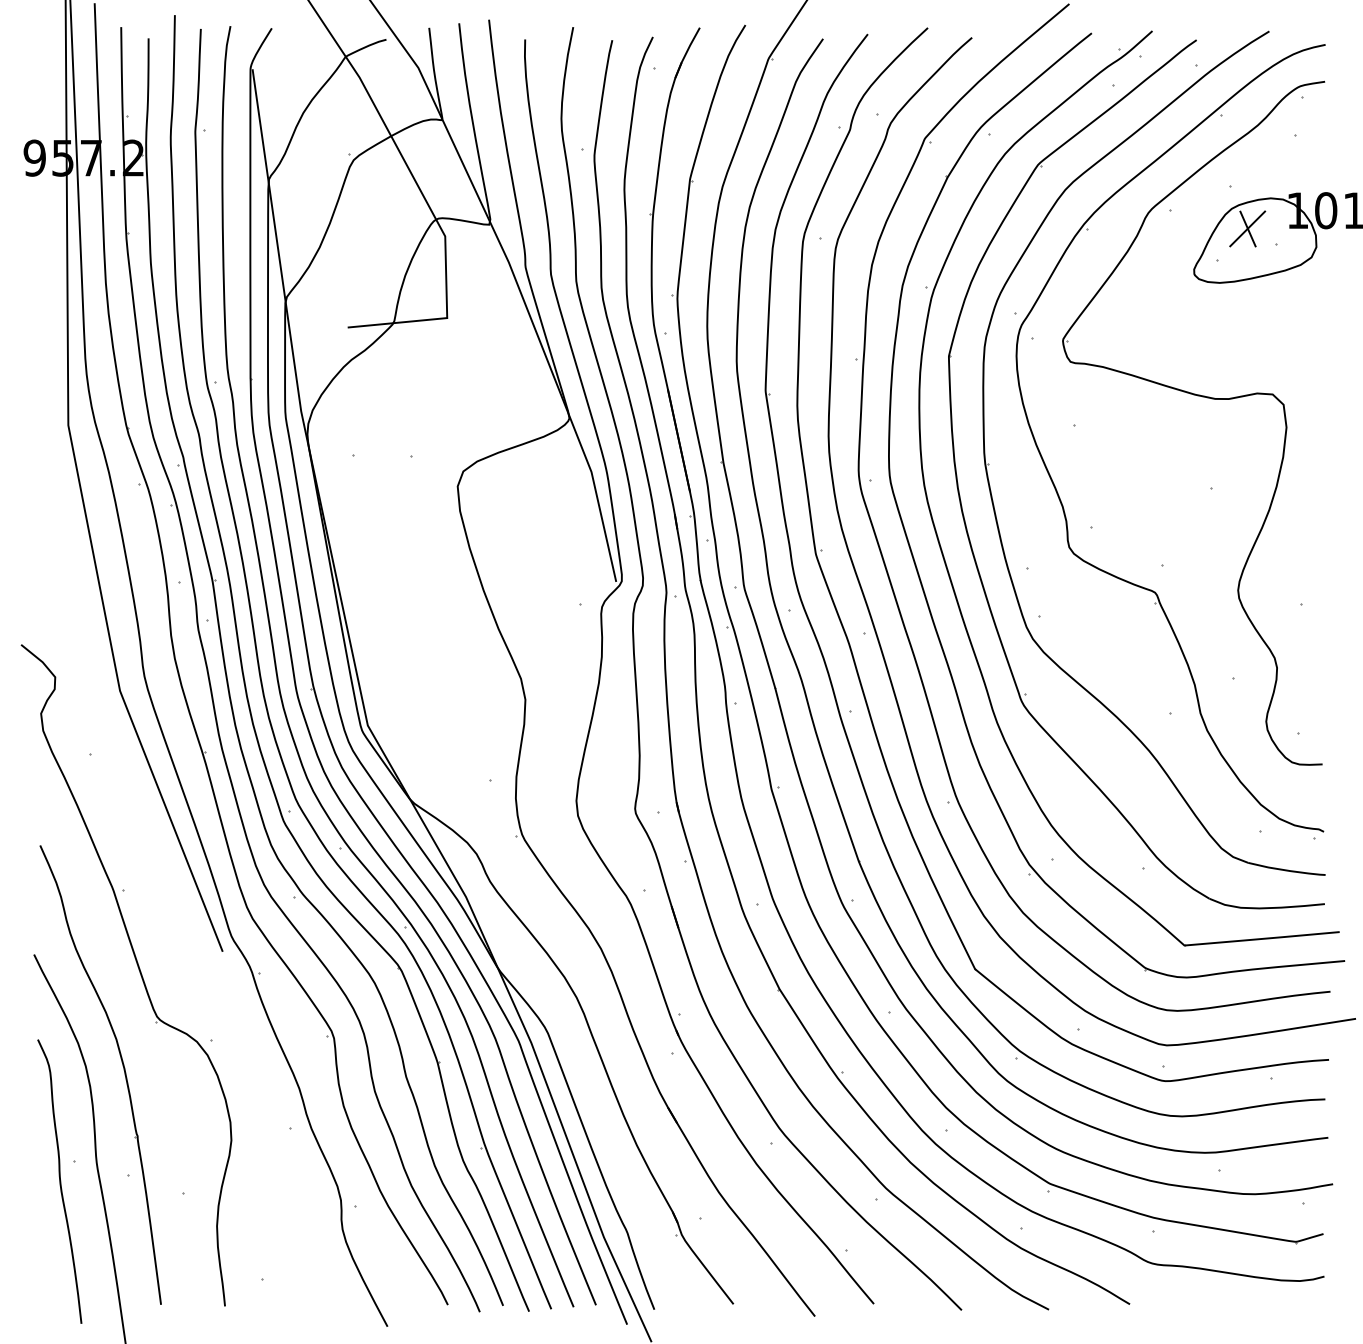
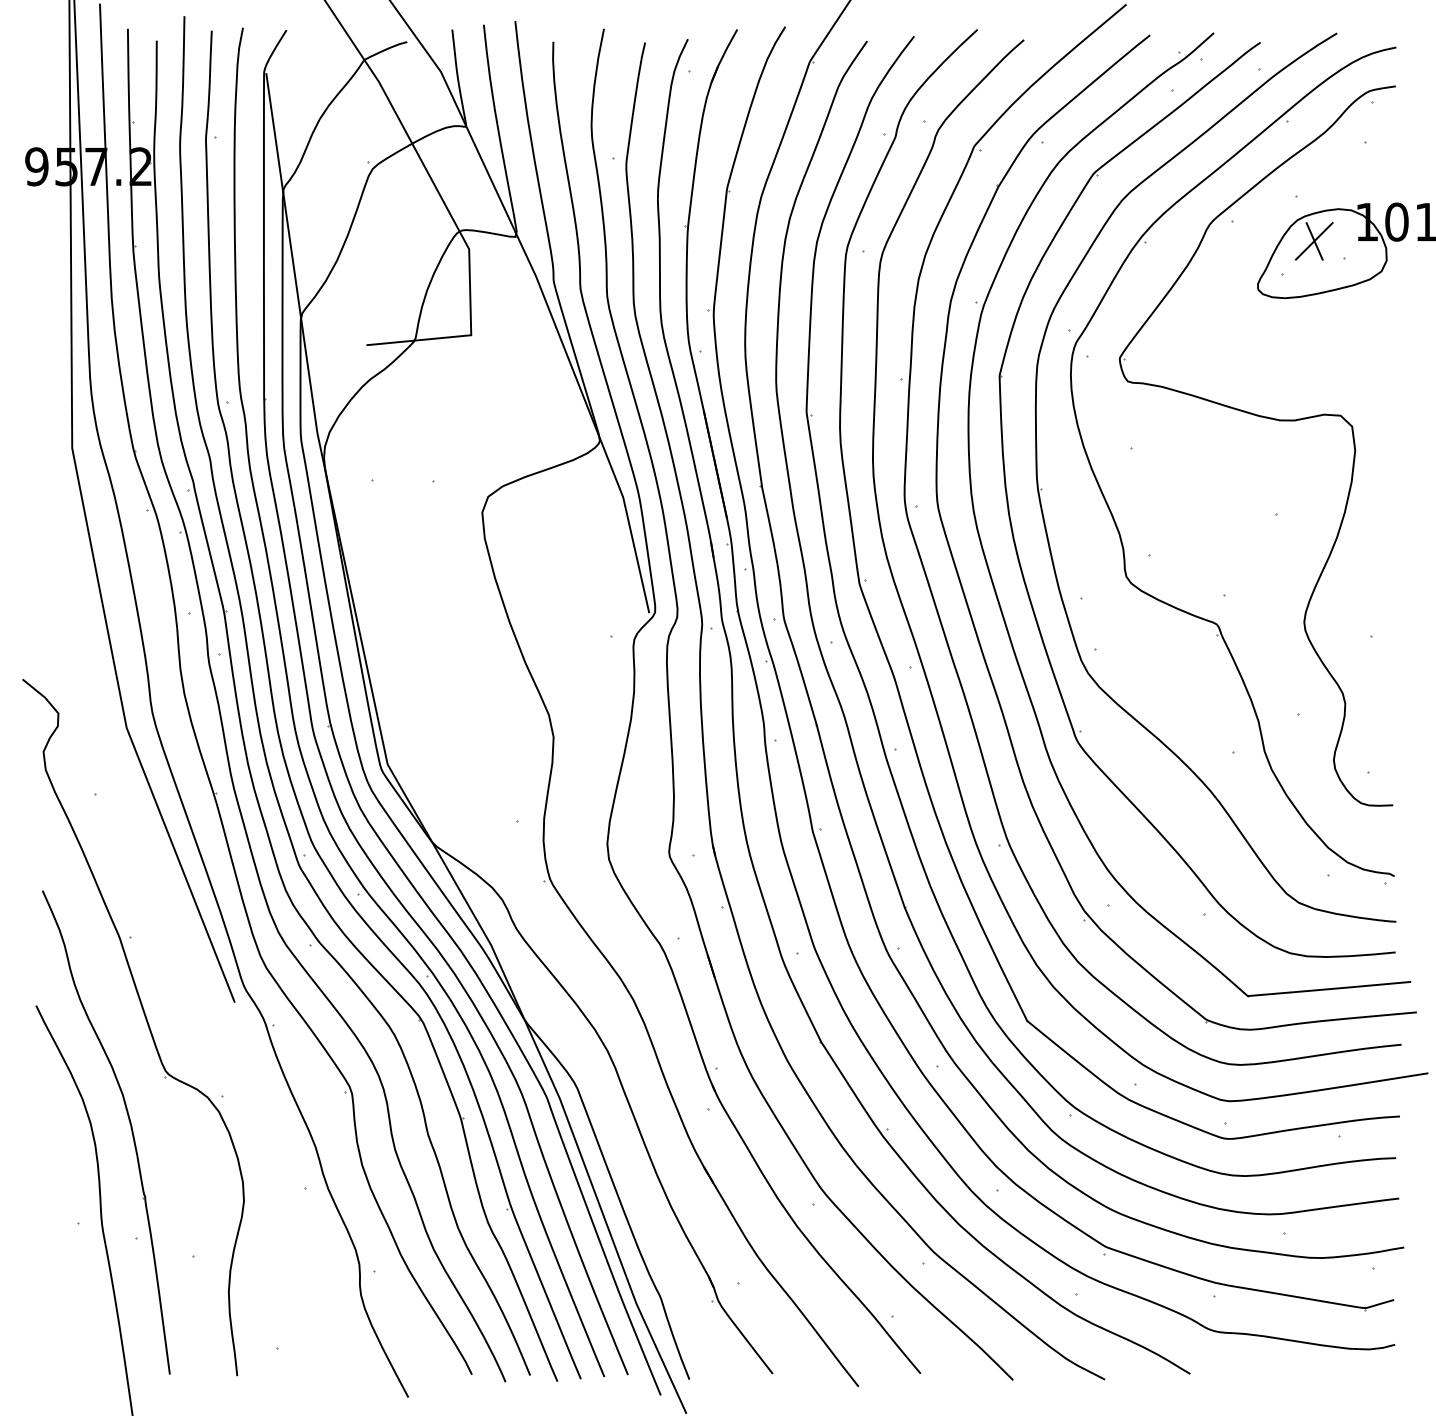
curve: (59, 1181) -> (62, 1244), removed

